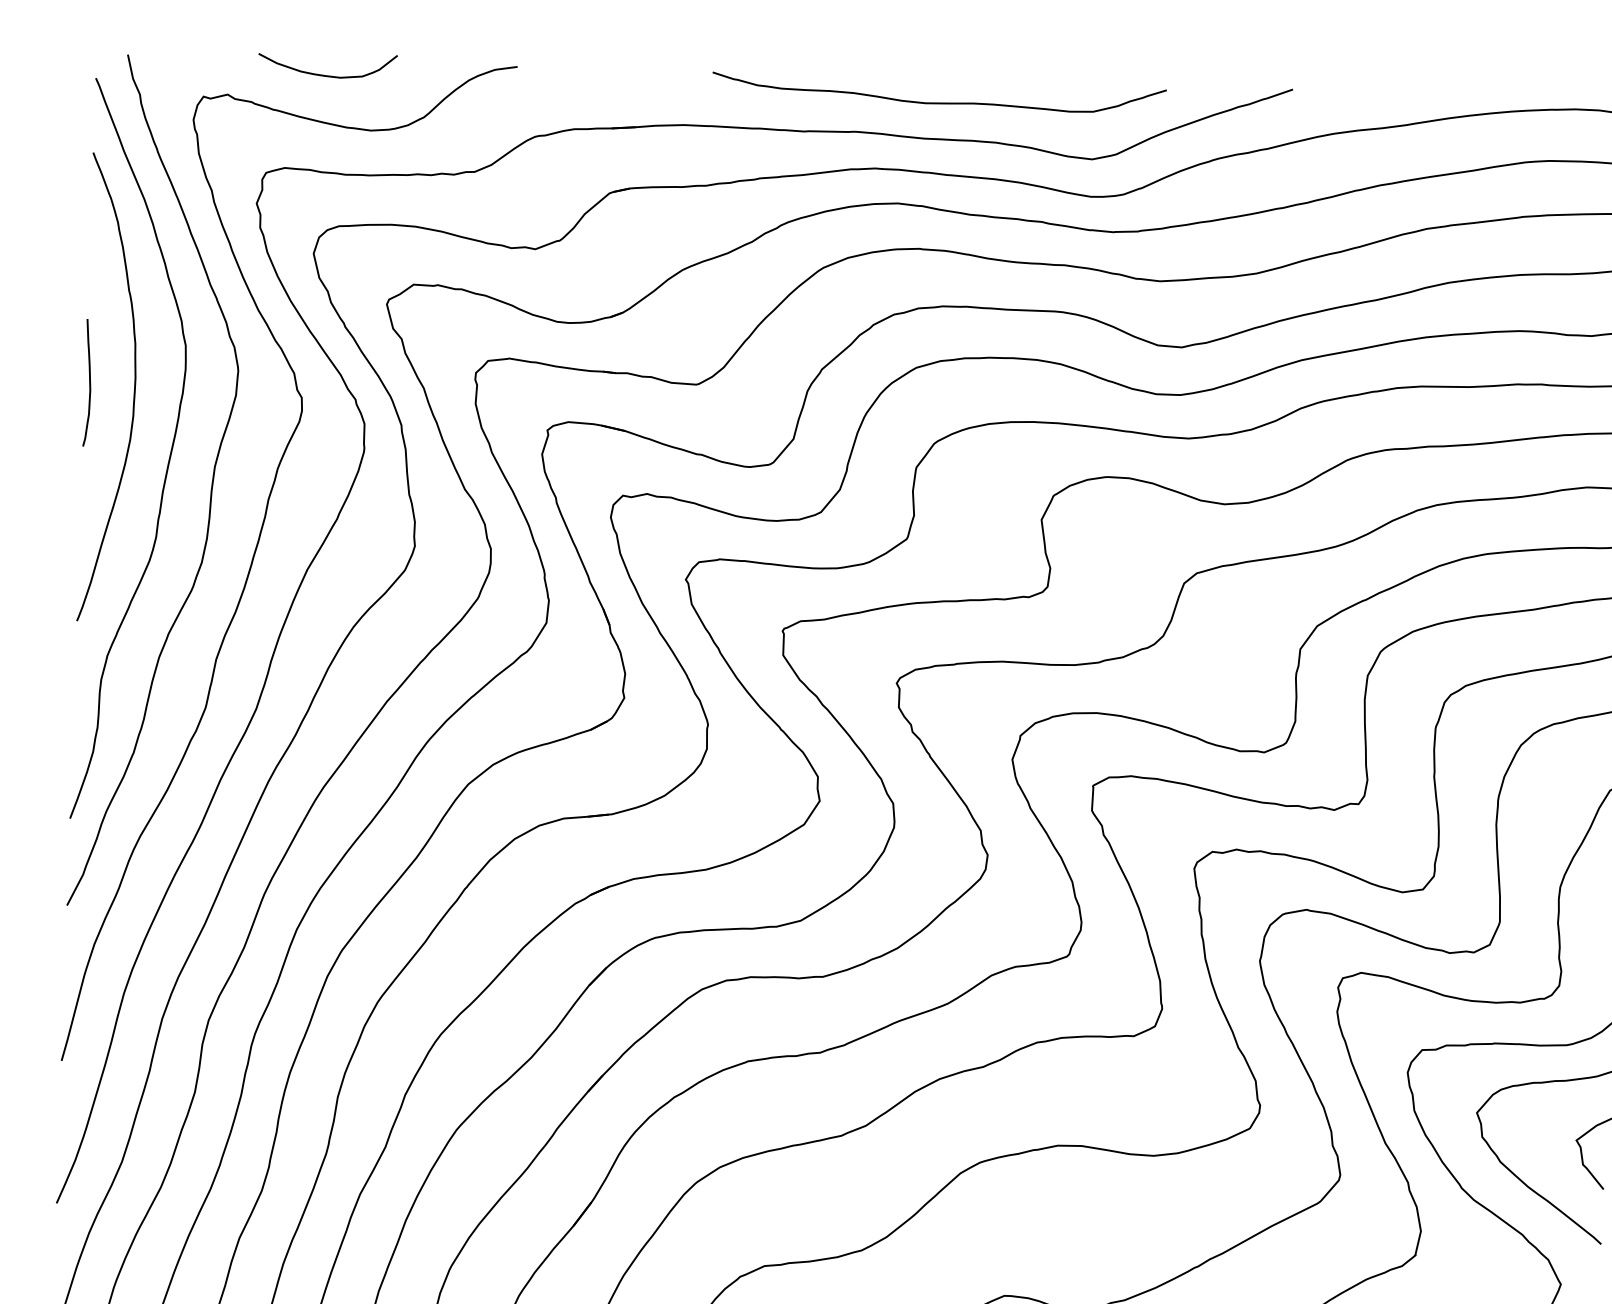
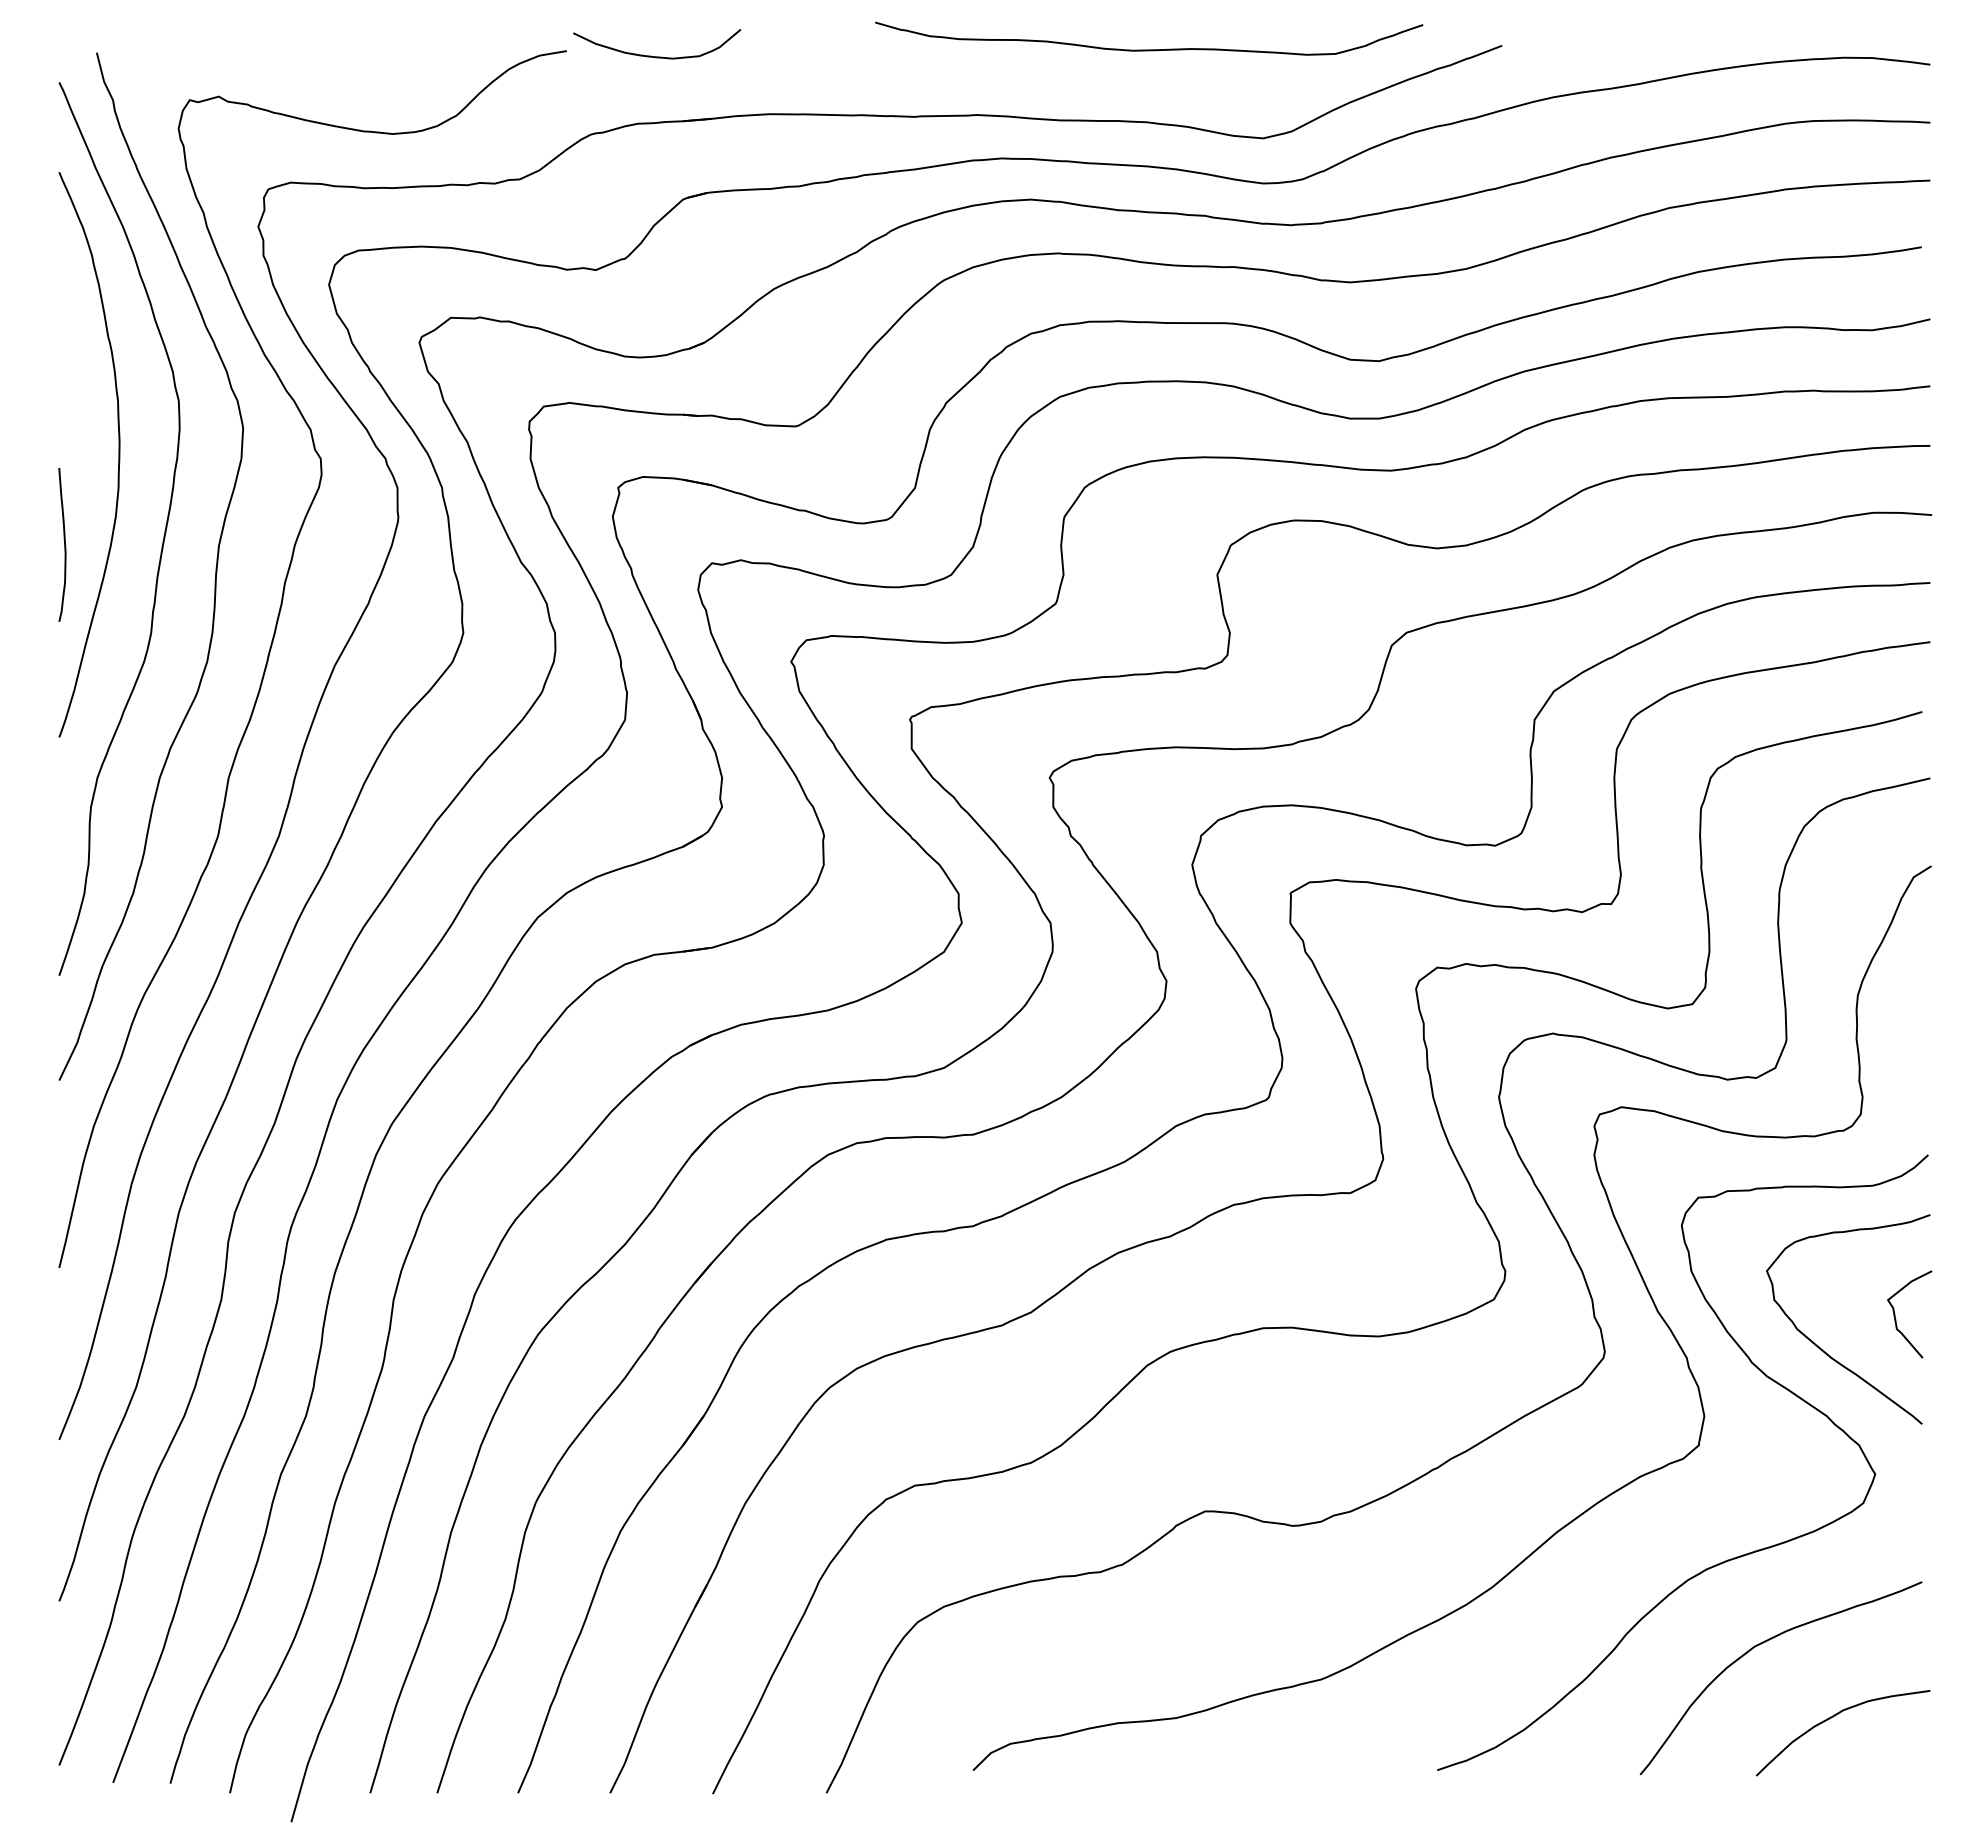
curve: (327, 75) -> (657, 56), moved
curve: (939, 102) -> (1149, 49), moved
curve: (89, 382) -> (64, 544), moved

